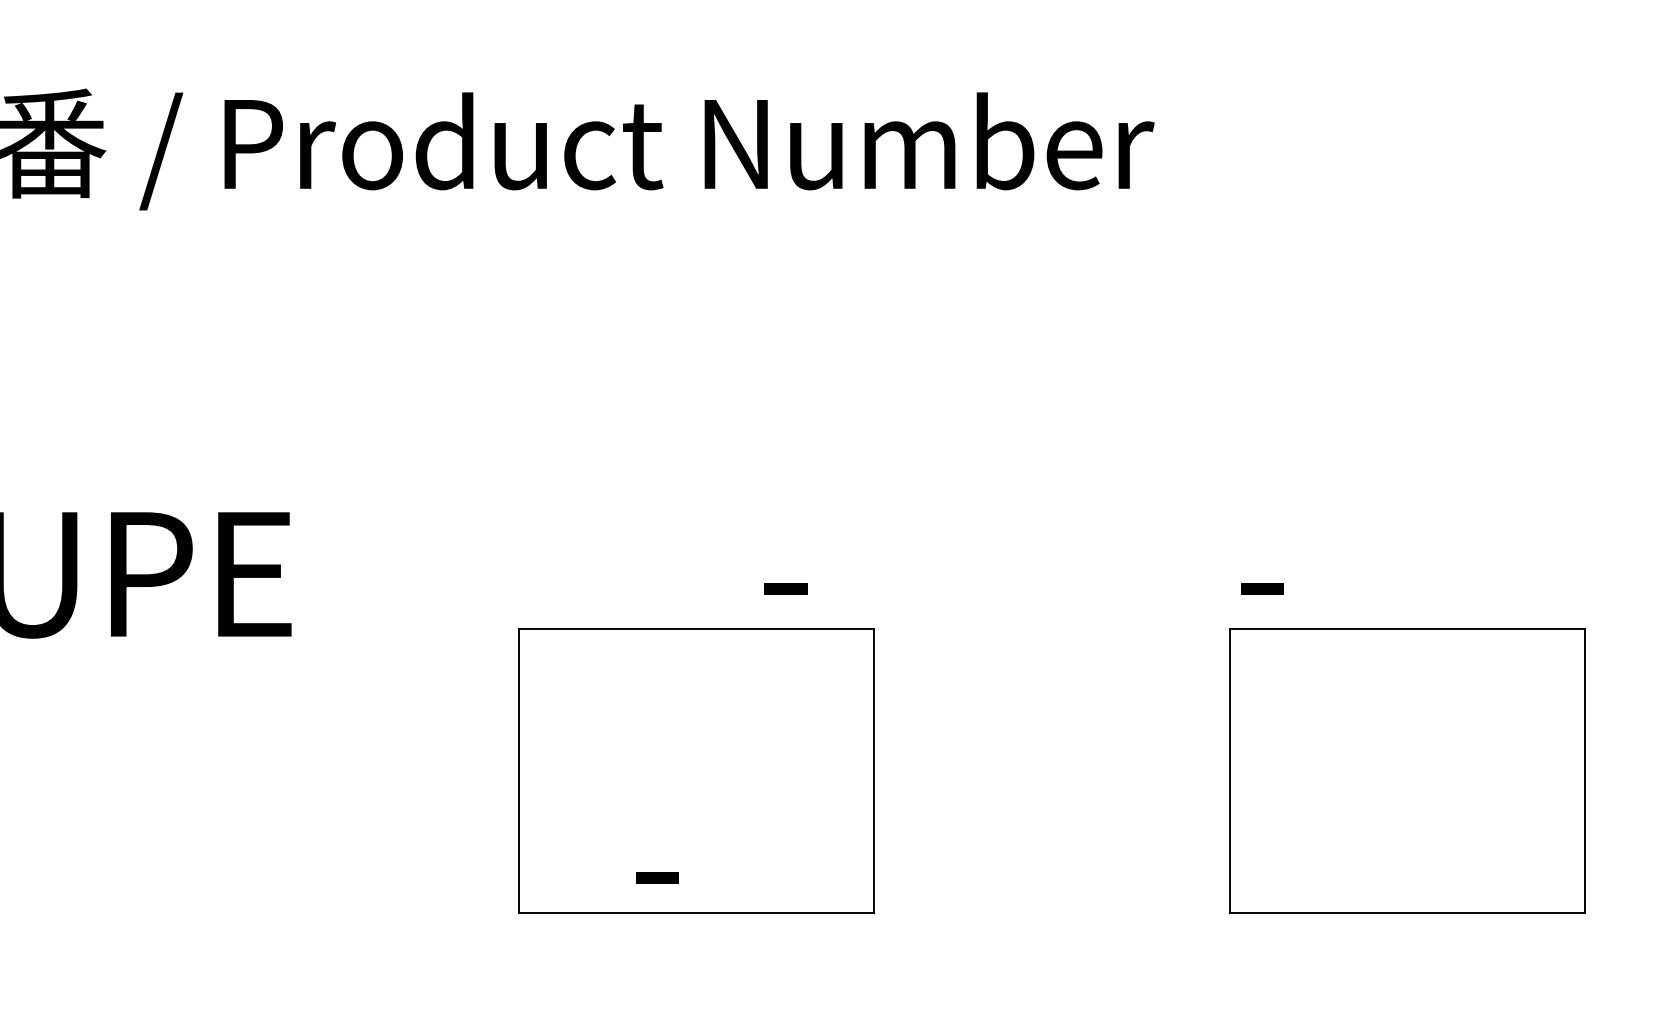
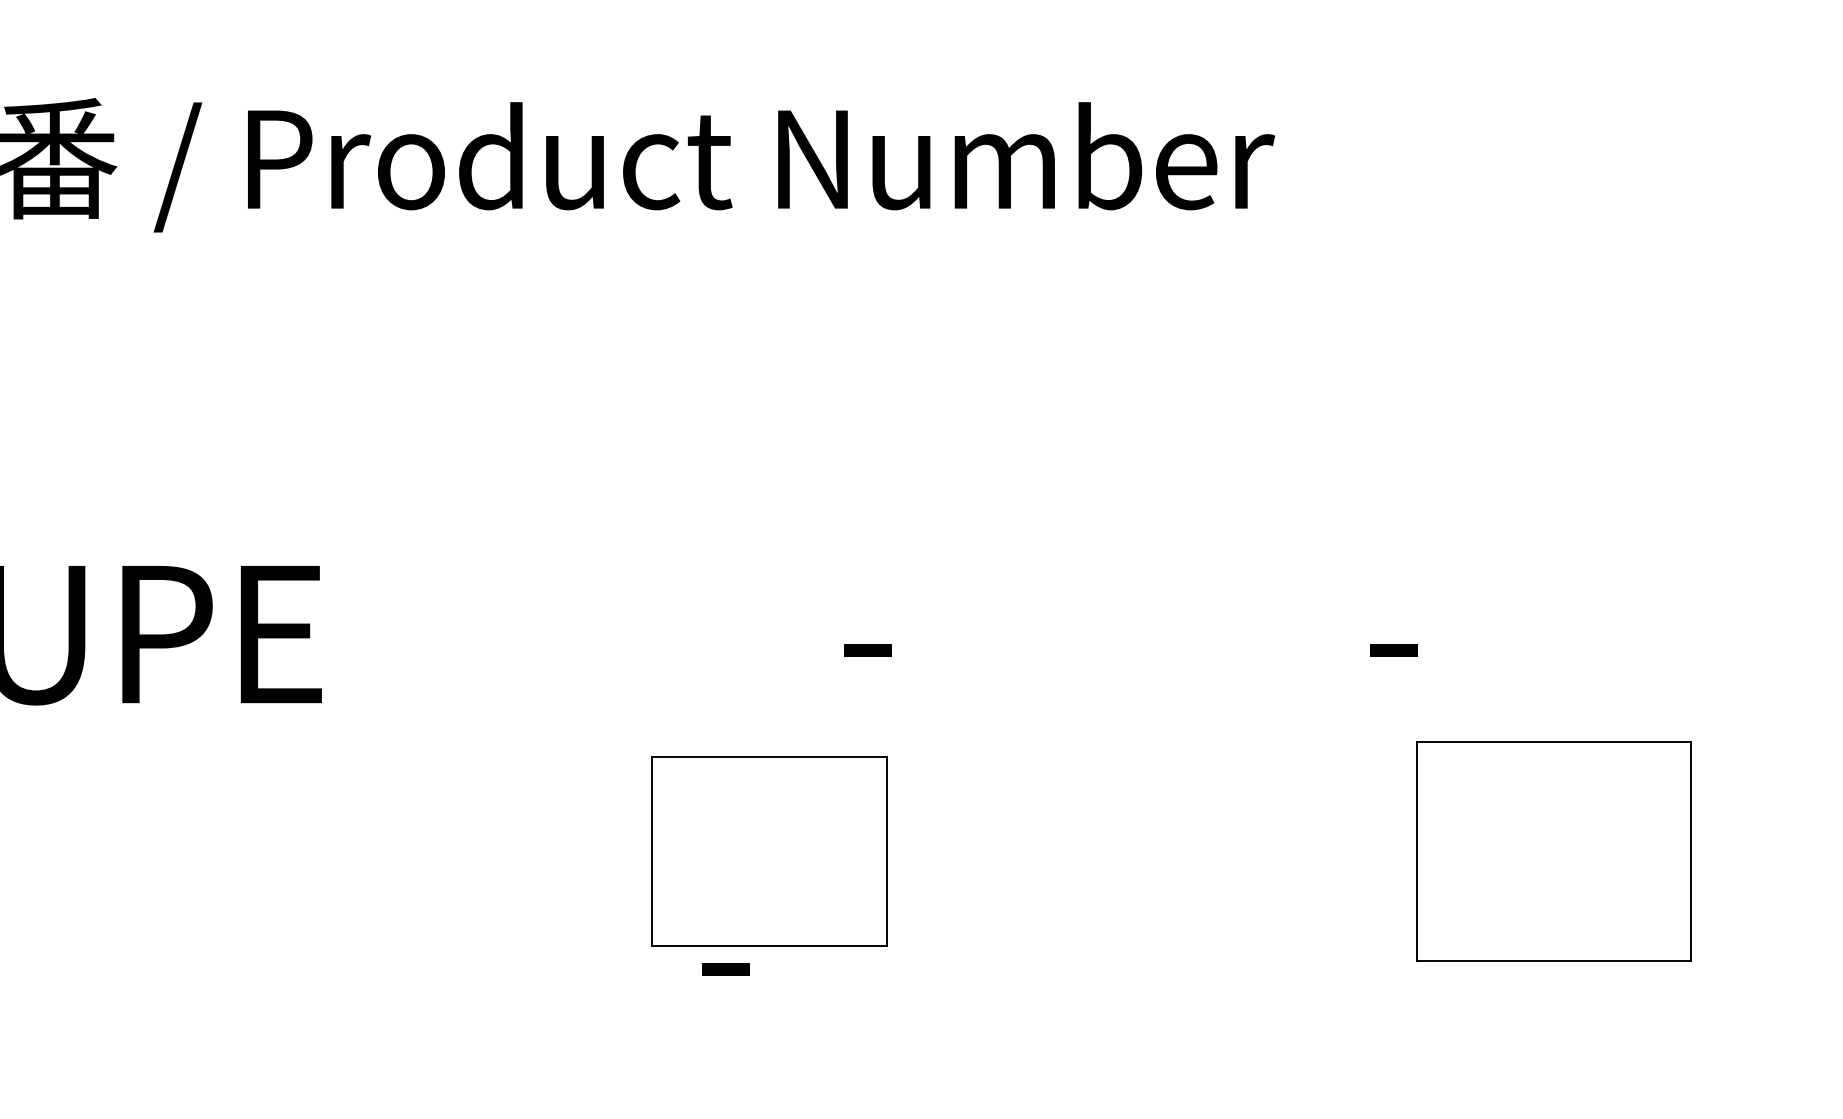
part: (696, 770) -> (769, 851), size x0.6
part: (1407, 770) -> (1554, 851), size x0.7

